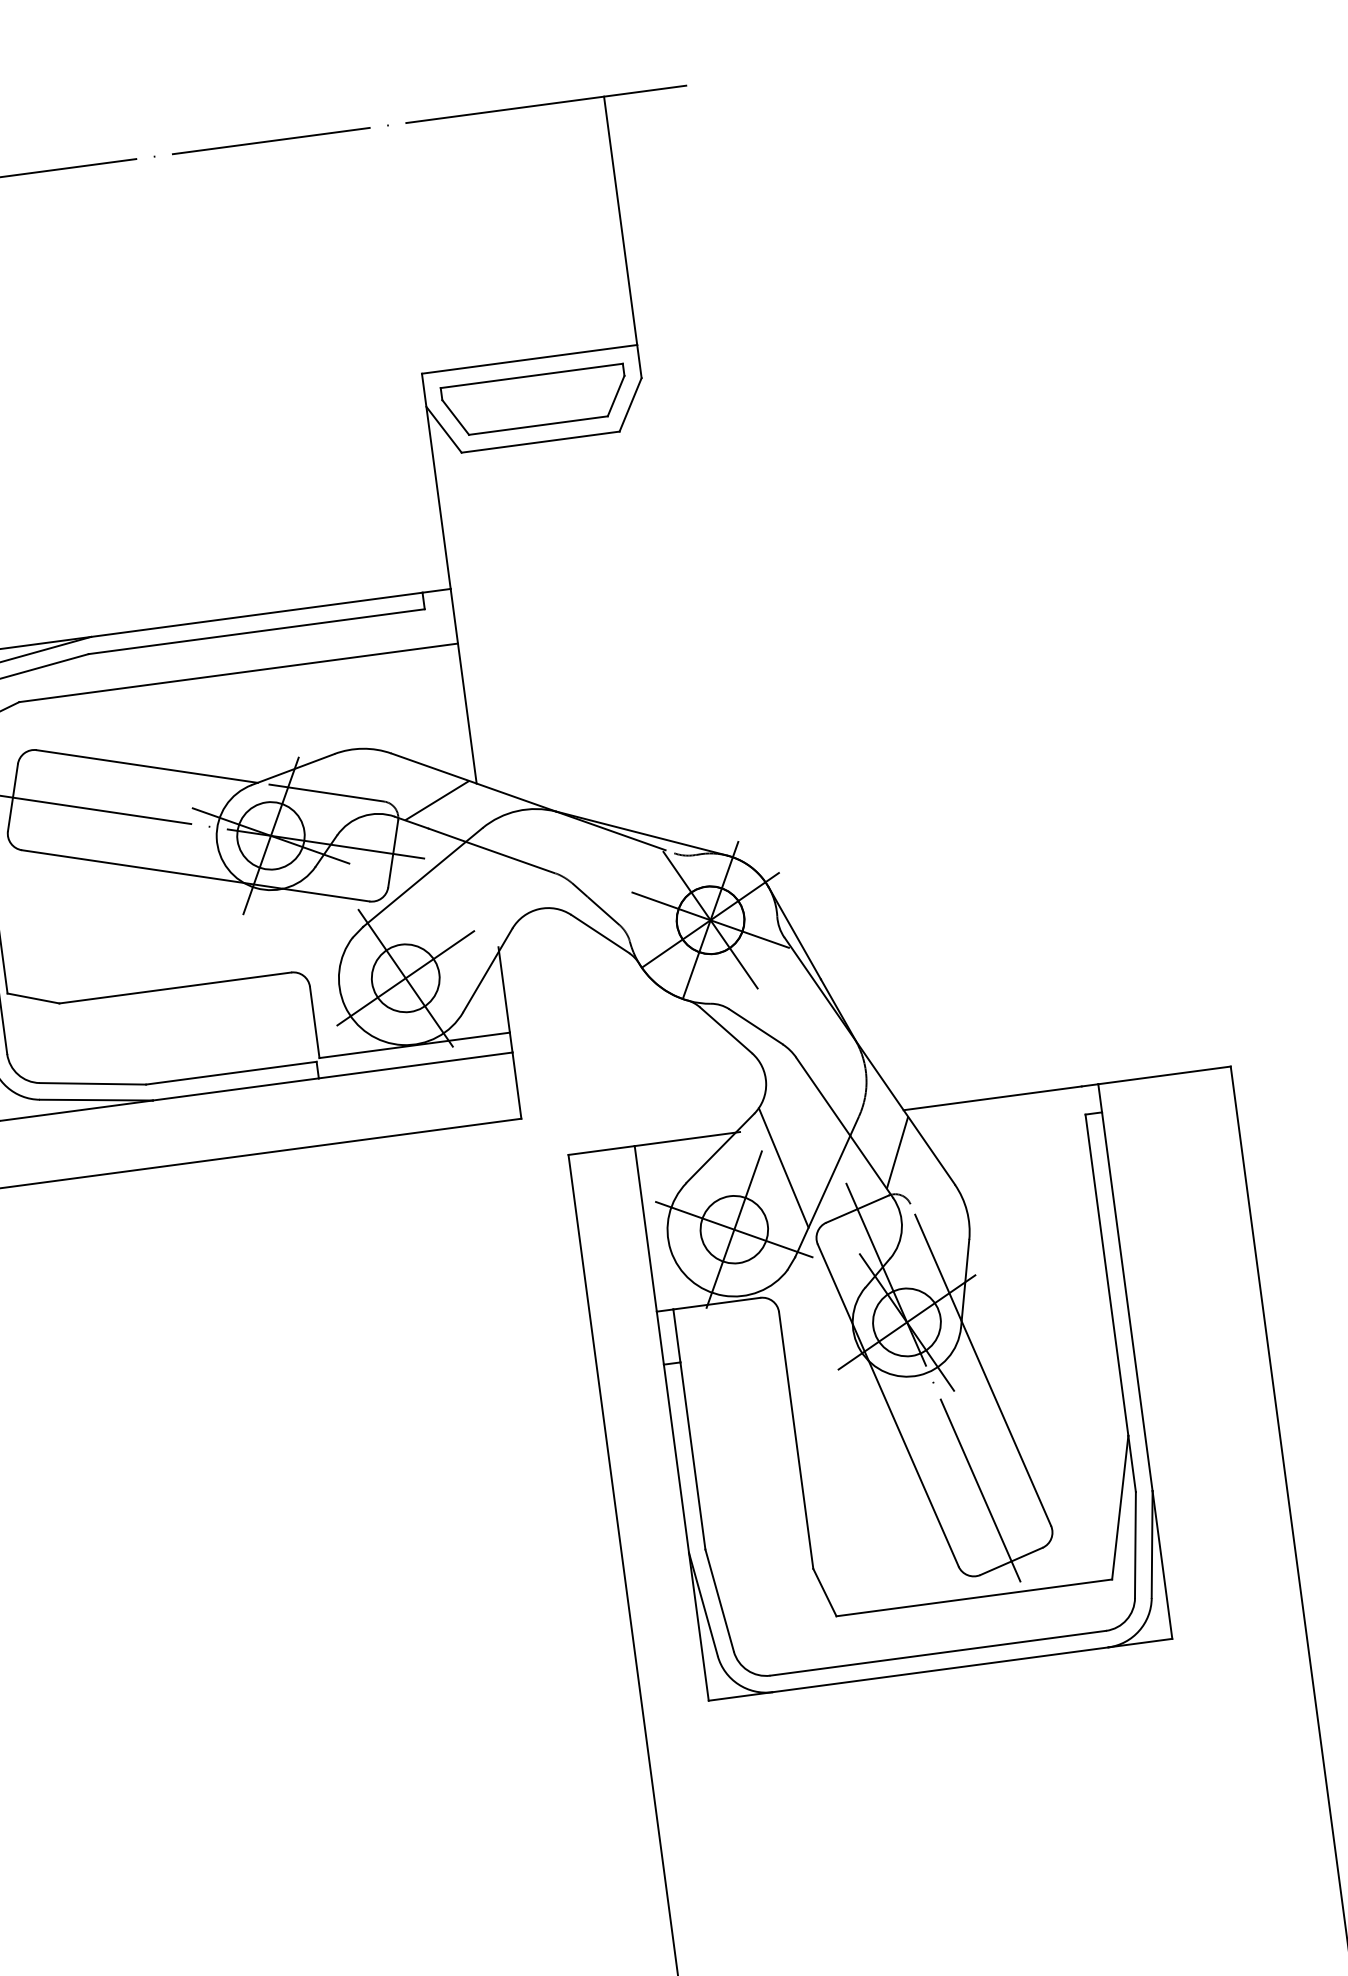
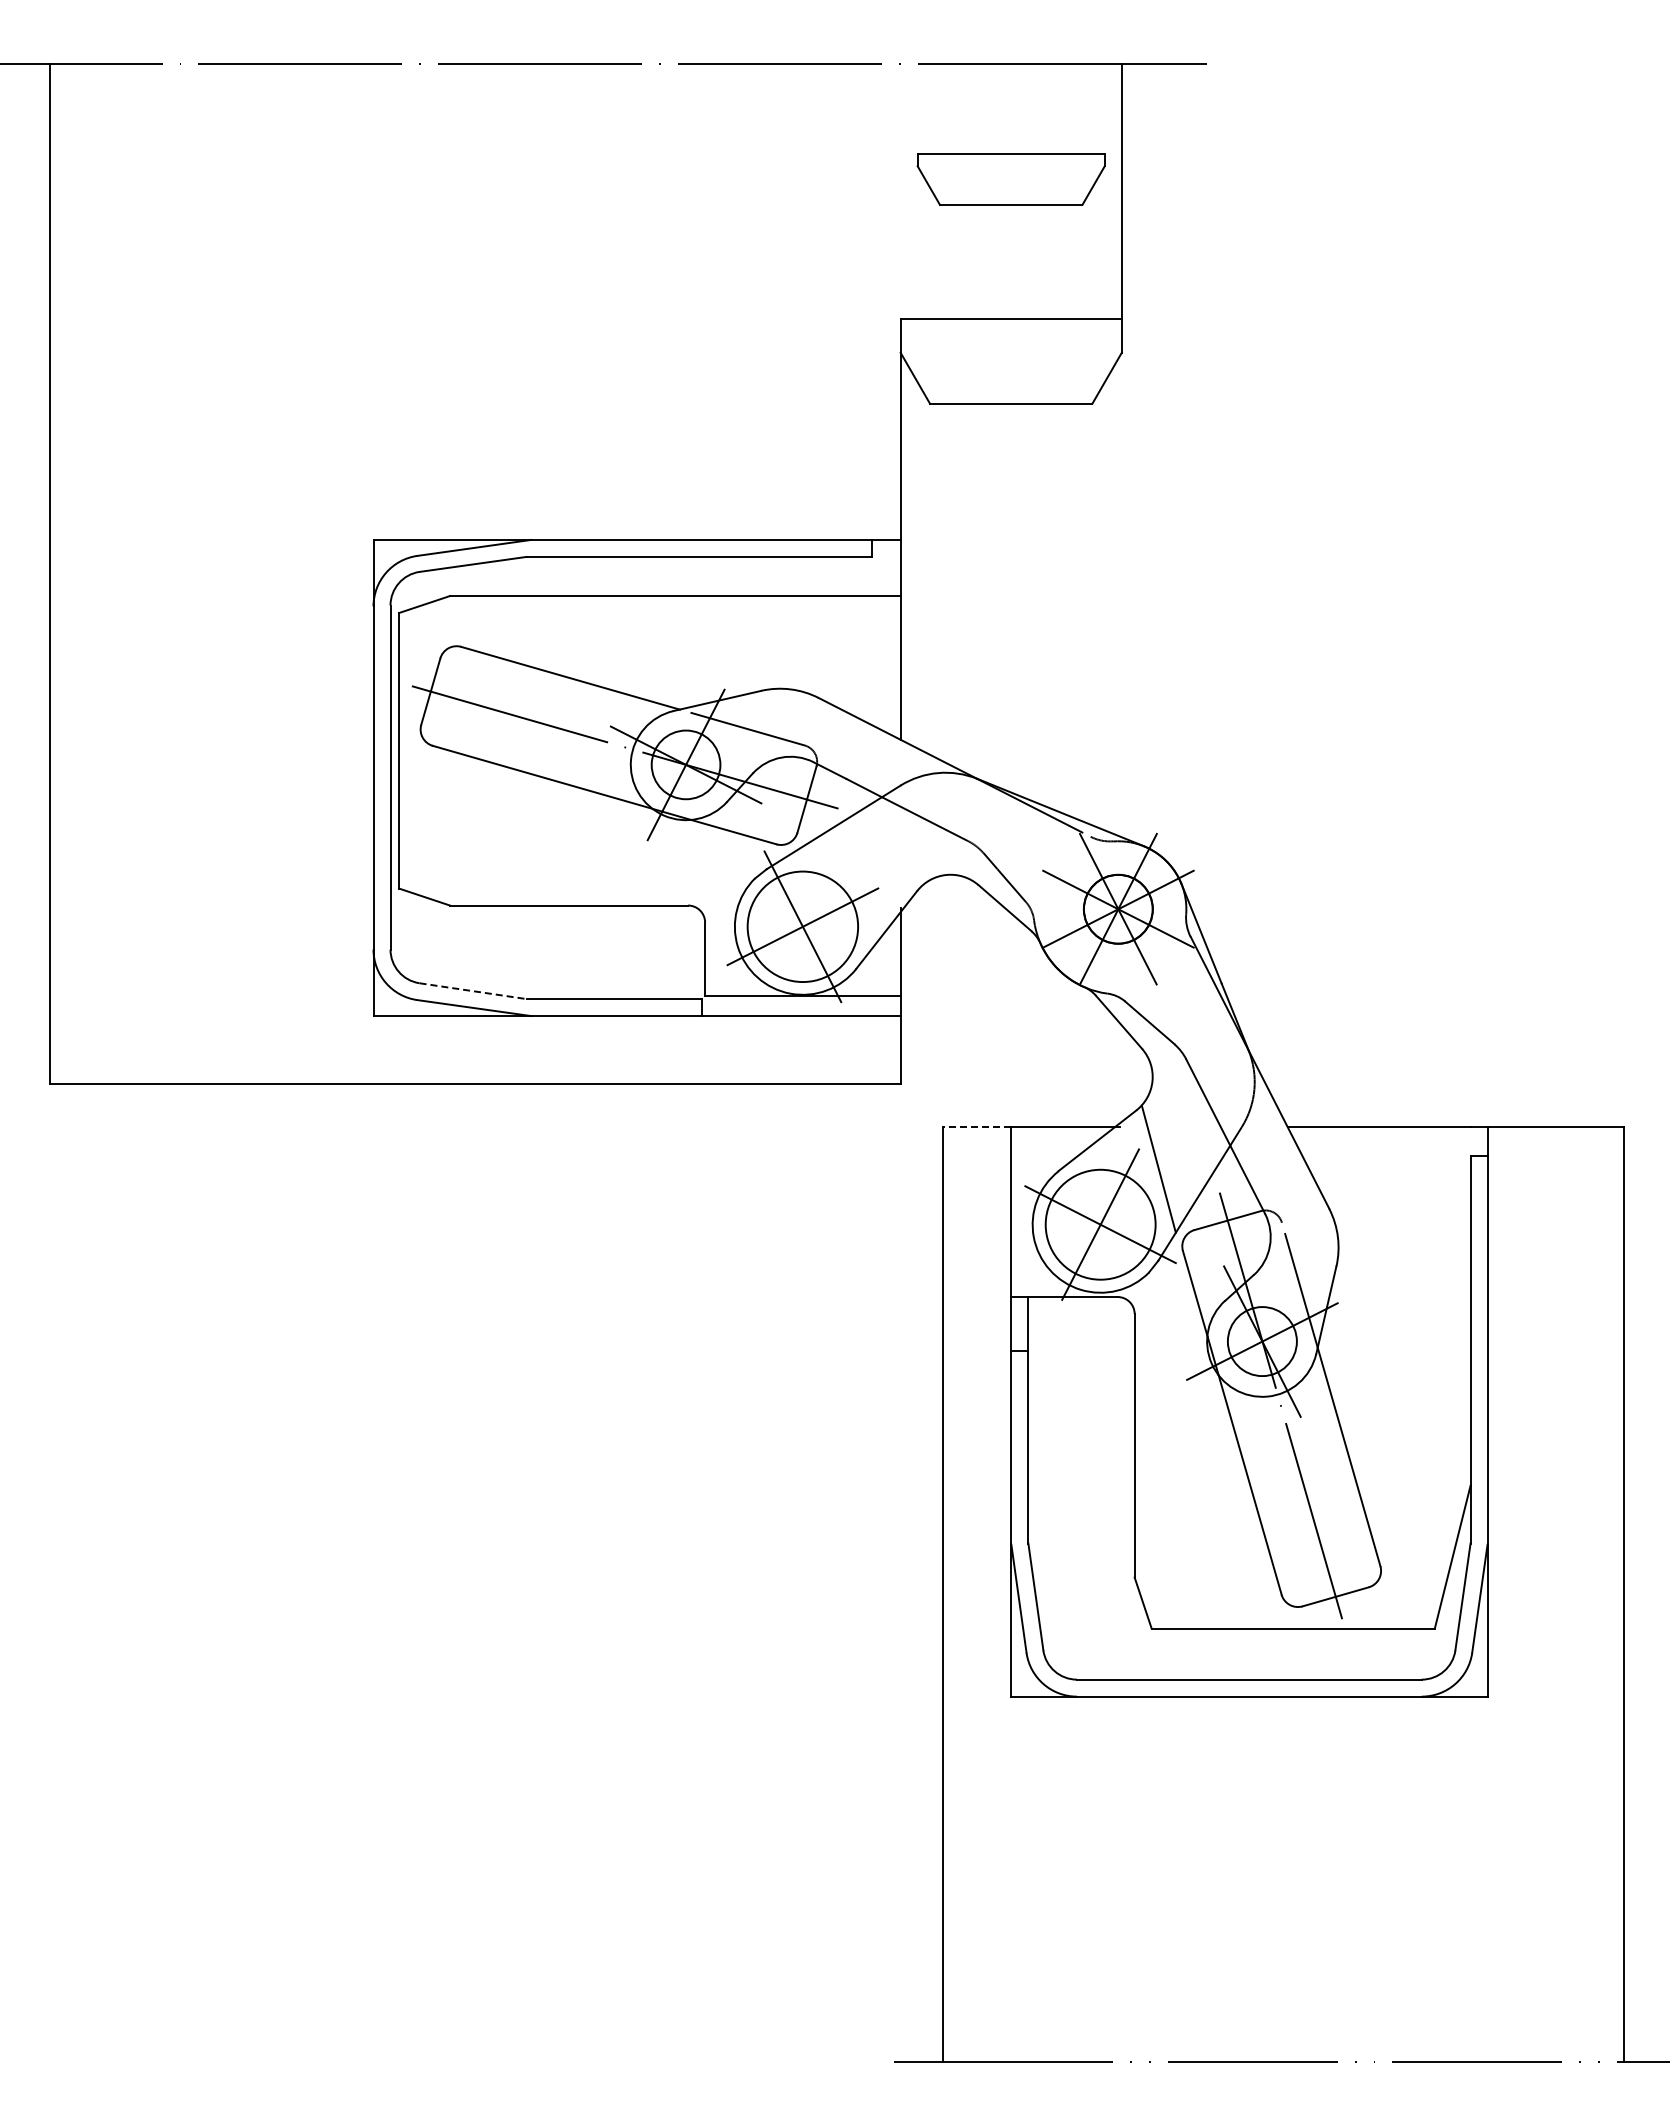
part: (534, 400) -> (1010, 179), moved
line: (437, 800) -> (858, 751), removed
circle: (405, 978) -> (802, 926), size x1.6
line: (93, 1084) -> (473, 991), solid -> dashed
line: (600, 1150) -> (976, 1126), solid -> dashed
line: (897, 1153) -> (1275, 1169), removed
circle: (734, 1229) -> (1100, 1224), size x1.6

